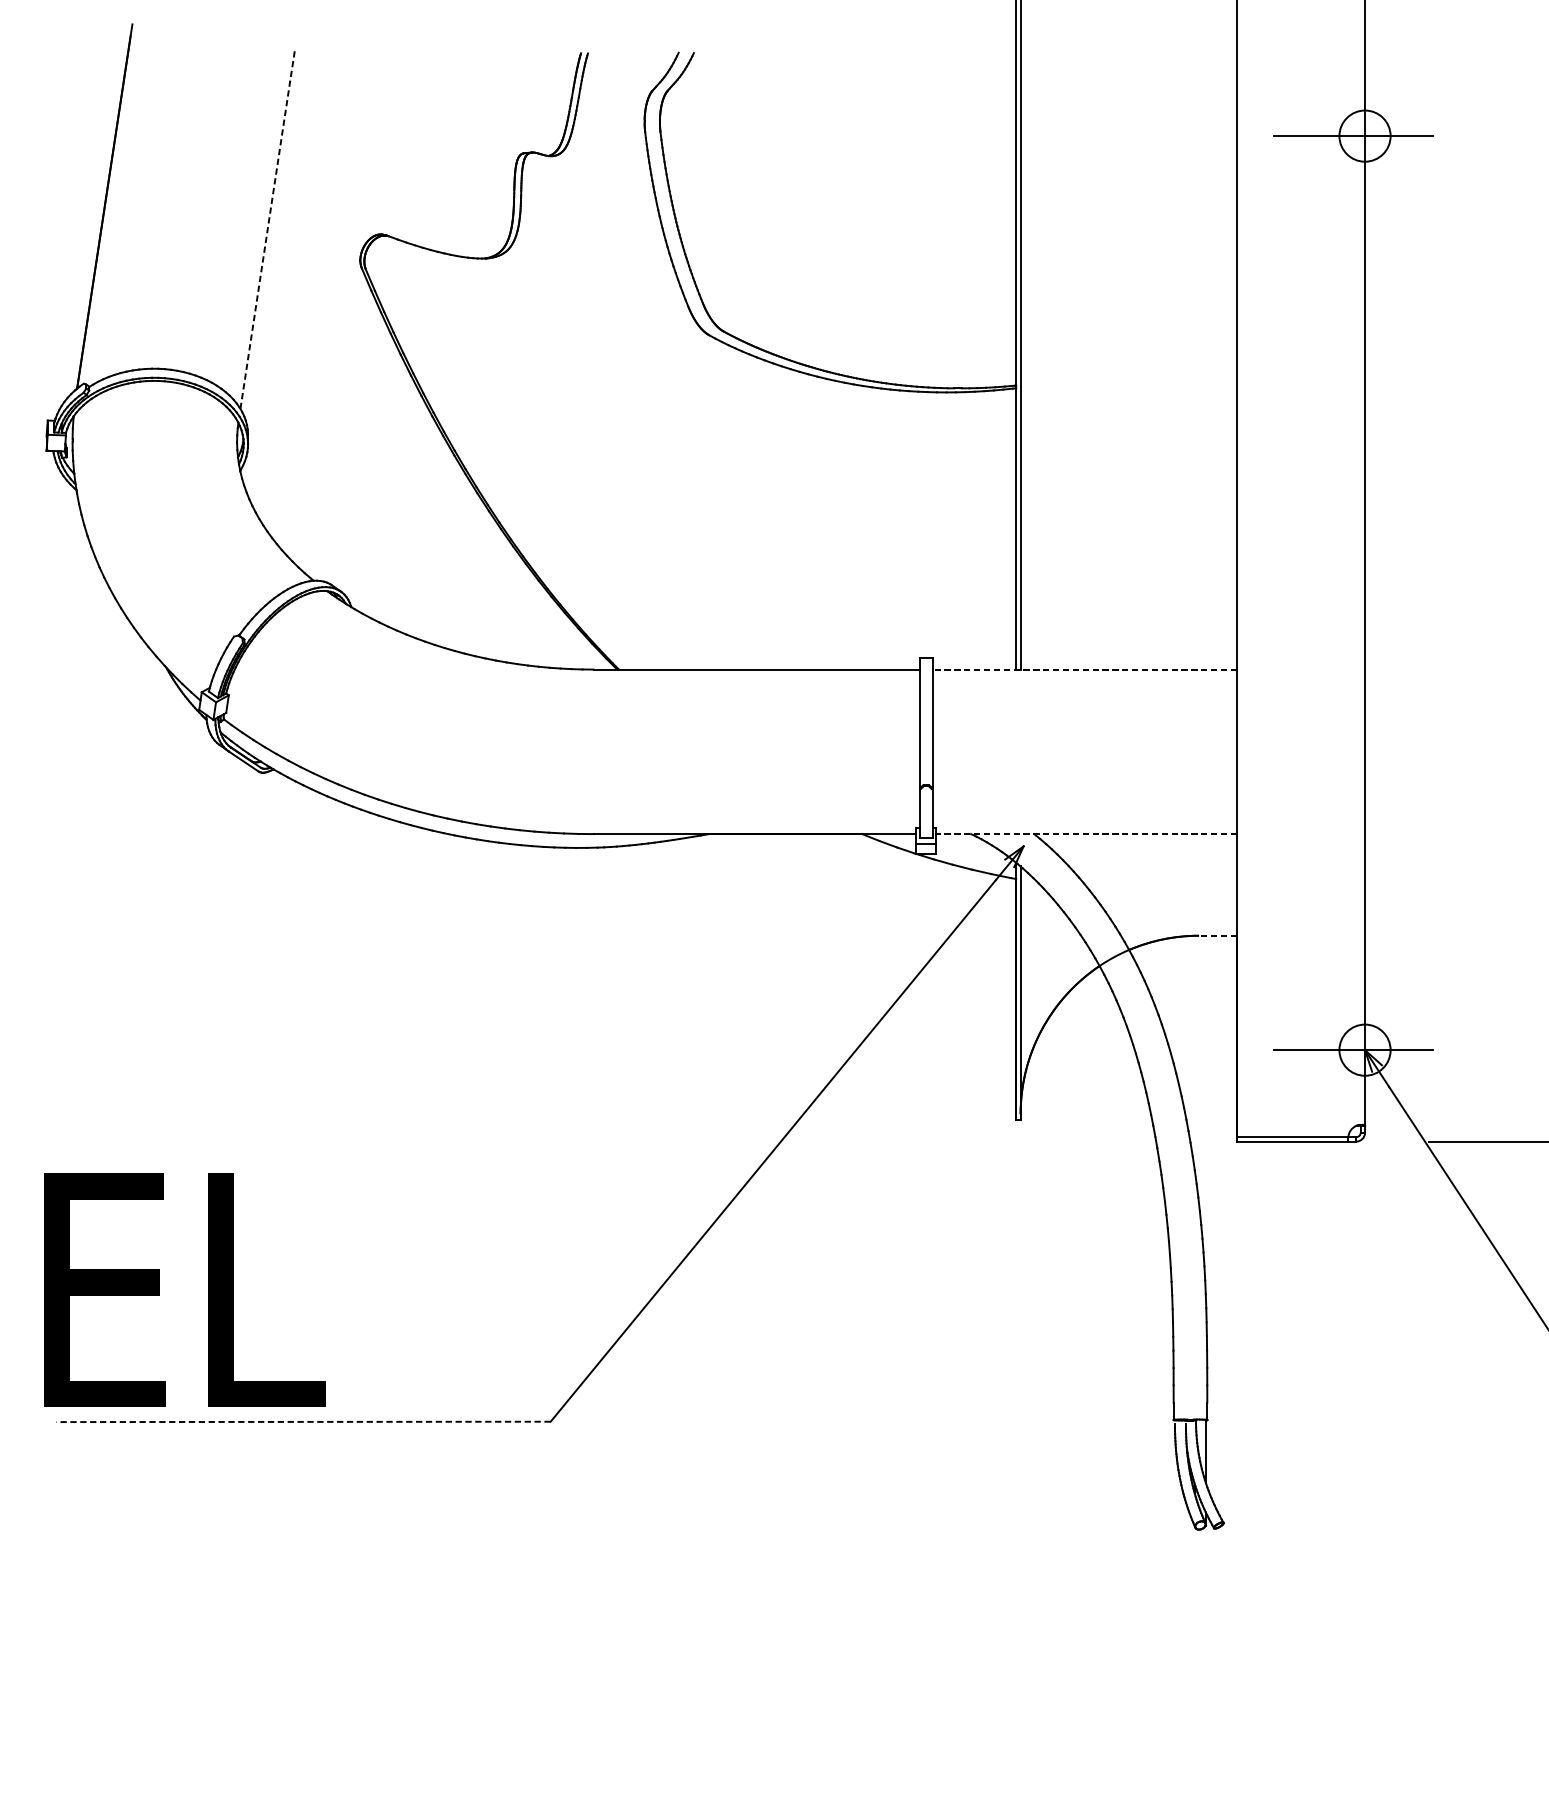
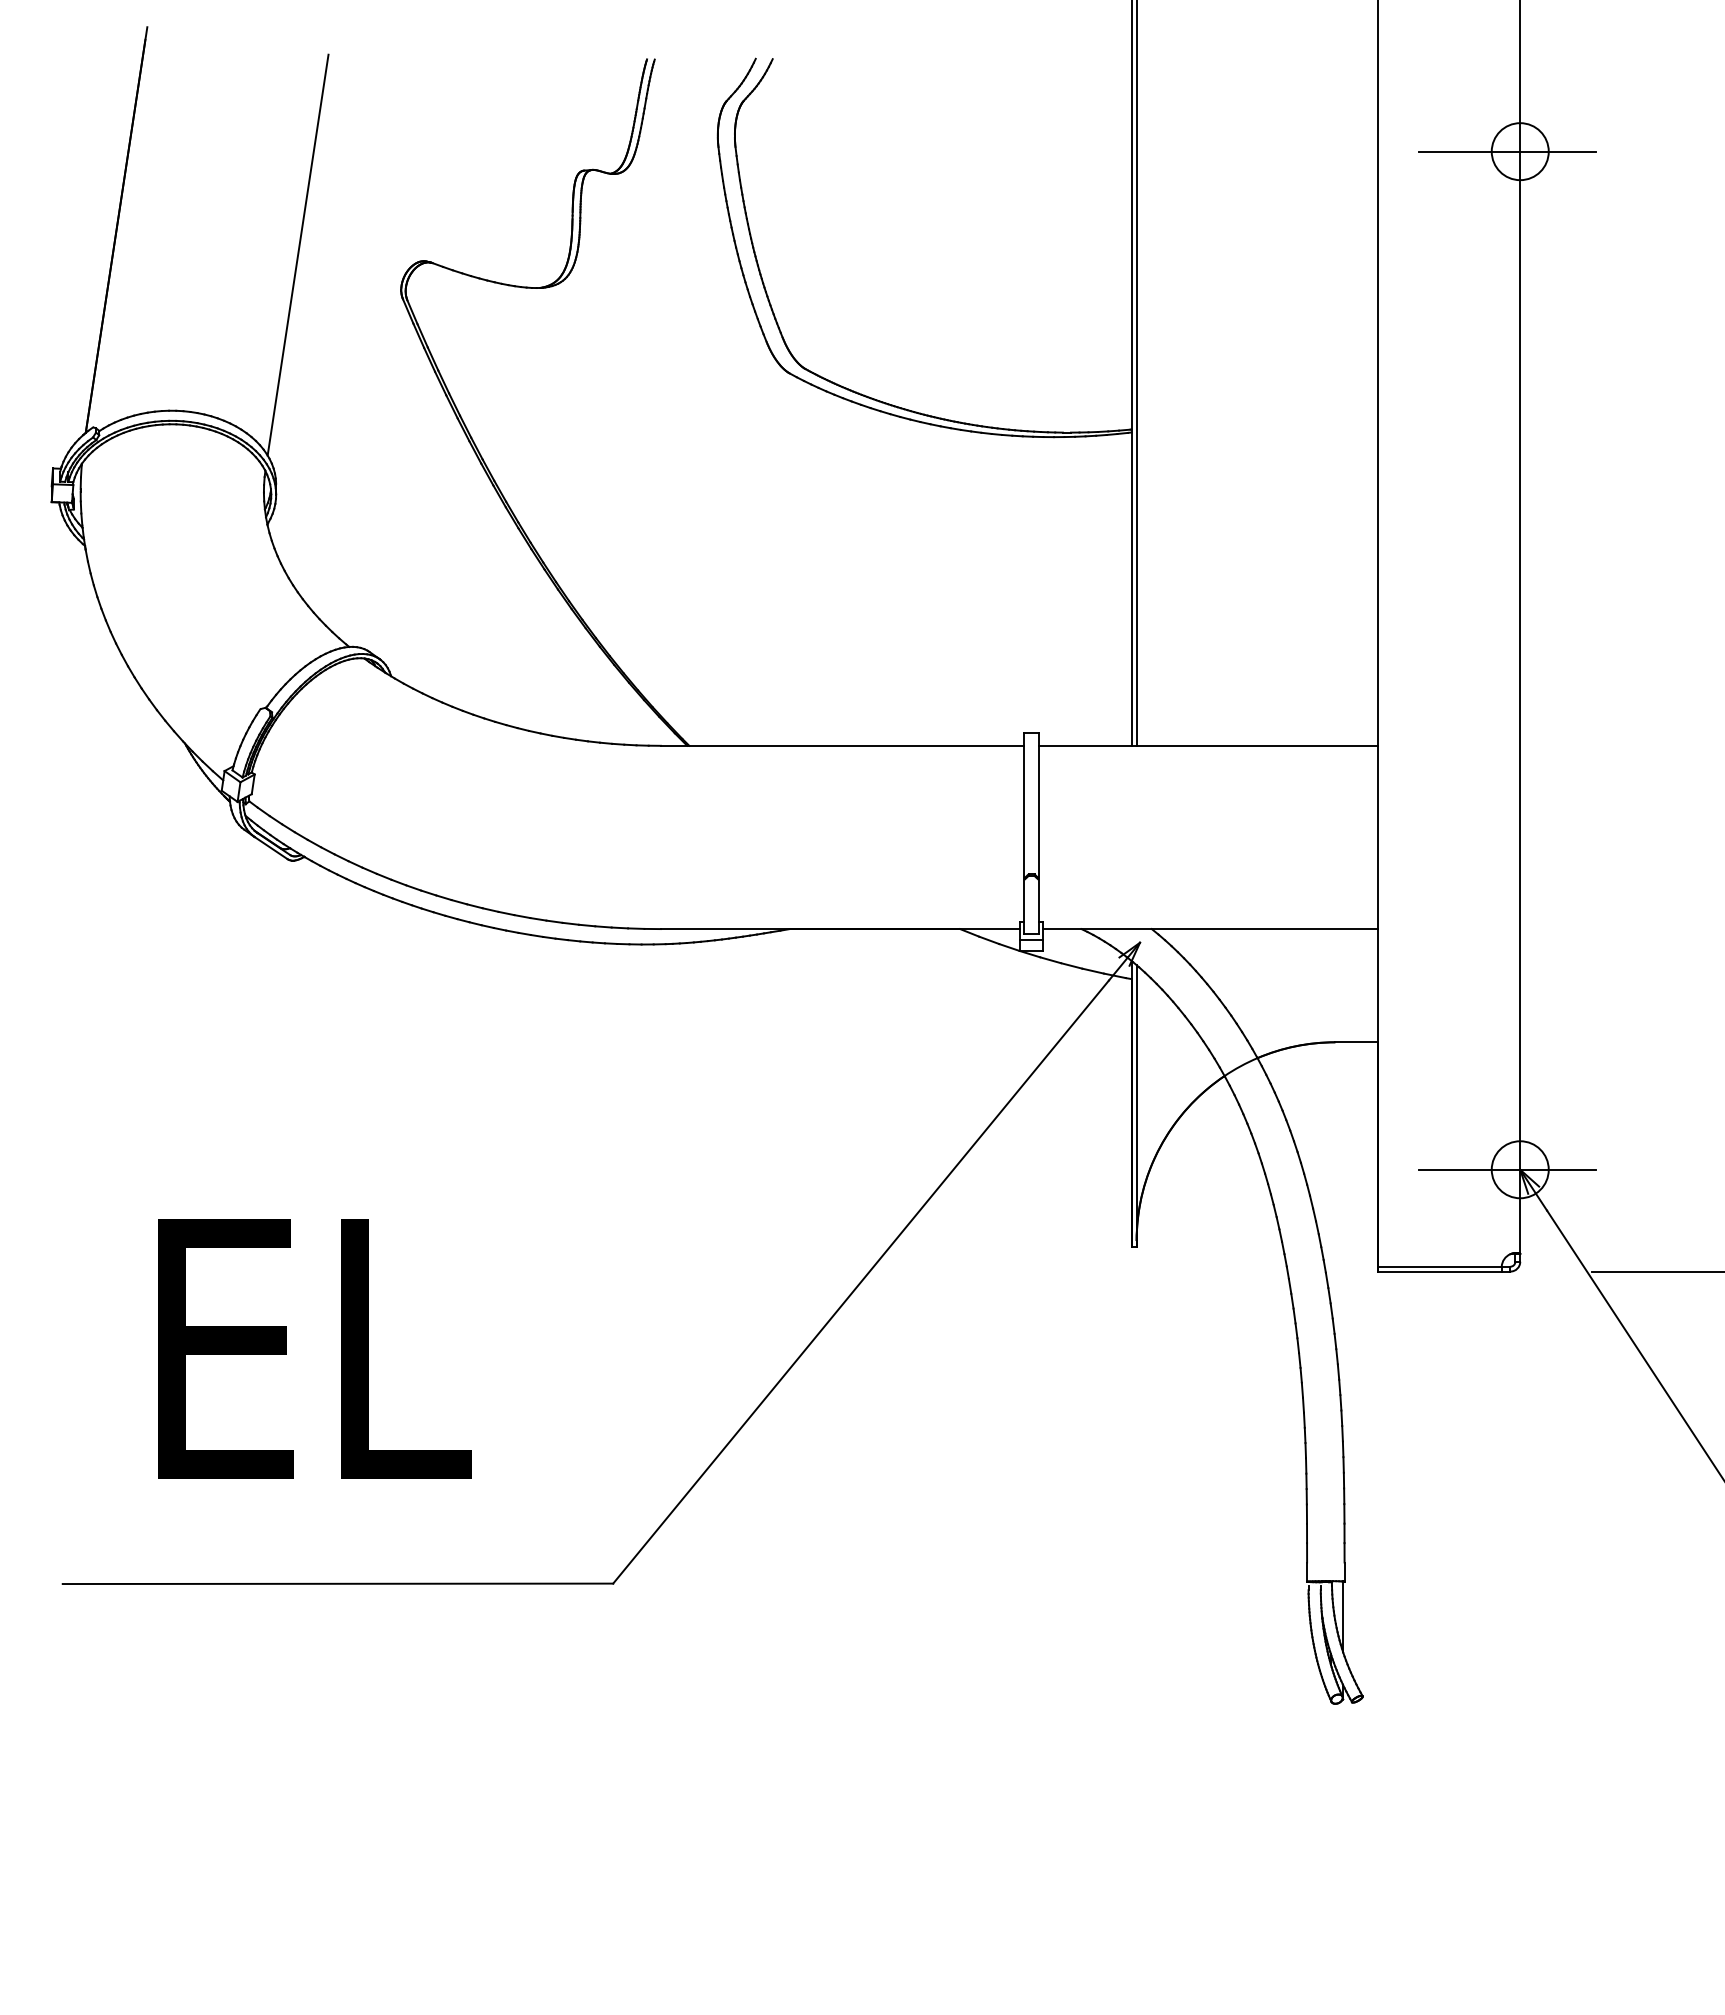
line: (268, 229) -> (298, 255), dashed -> solid
line: (1085, 669) -> (1208, 745), dashed -> solid
line: (1086, 834) -> (1209, 929), dashed -> solid
line: (1218, 935) -> (1356, 1042), dashed -> solid
text: (184, 1289) -> (314, 1348), moved
line: (303, 1421) -> (337, 1583), dashed -> solid

